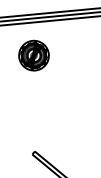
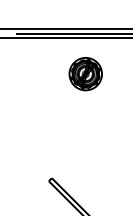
part: (33, 56) -> (85, 74), moved

